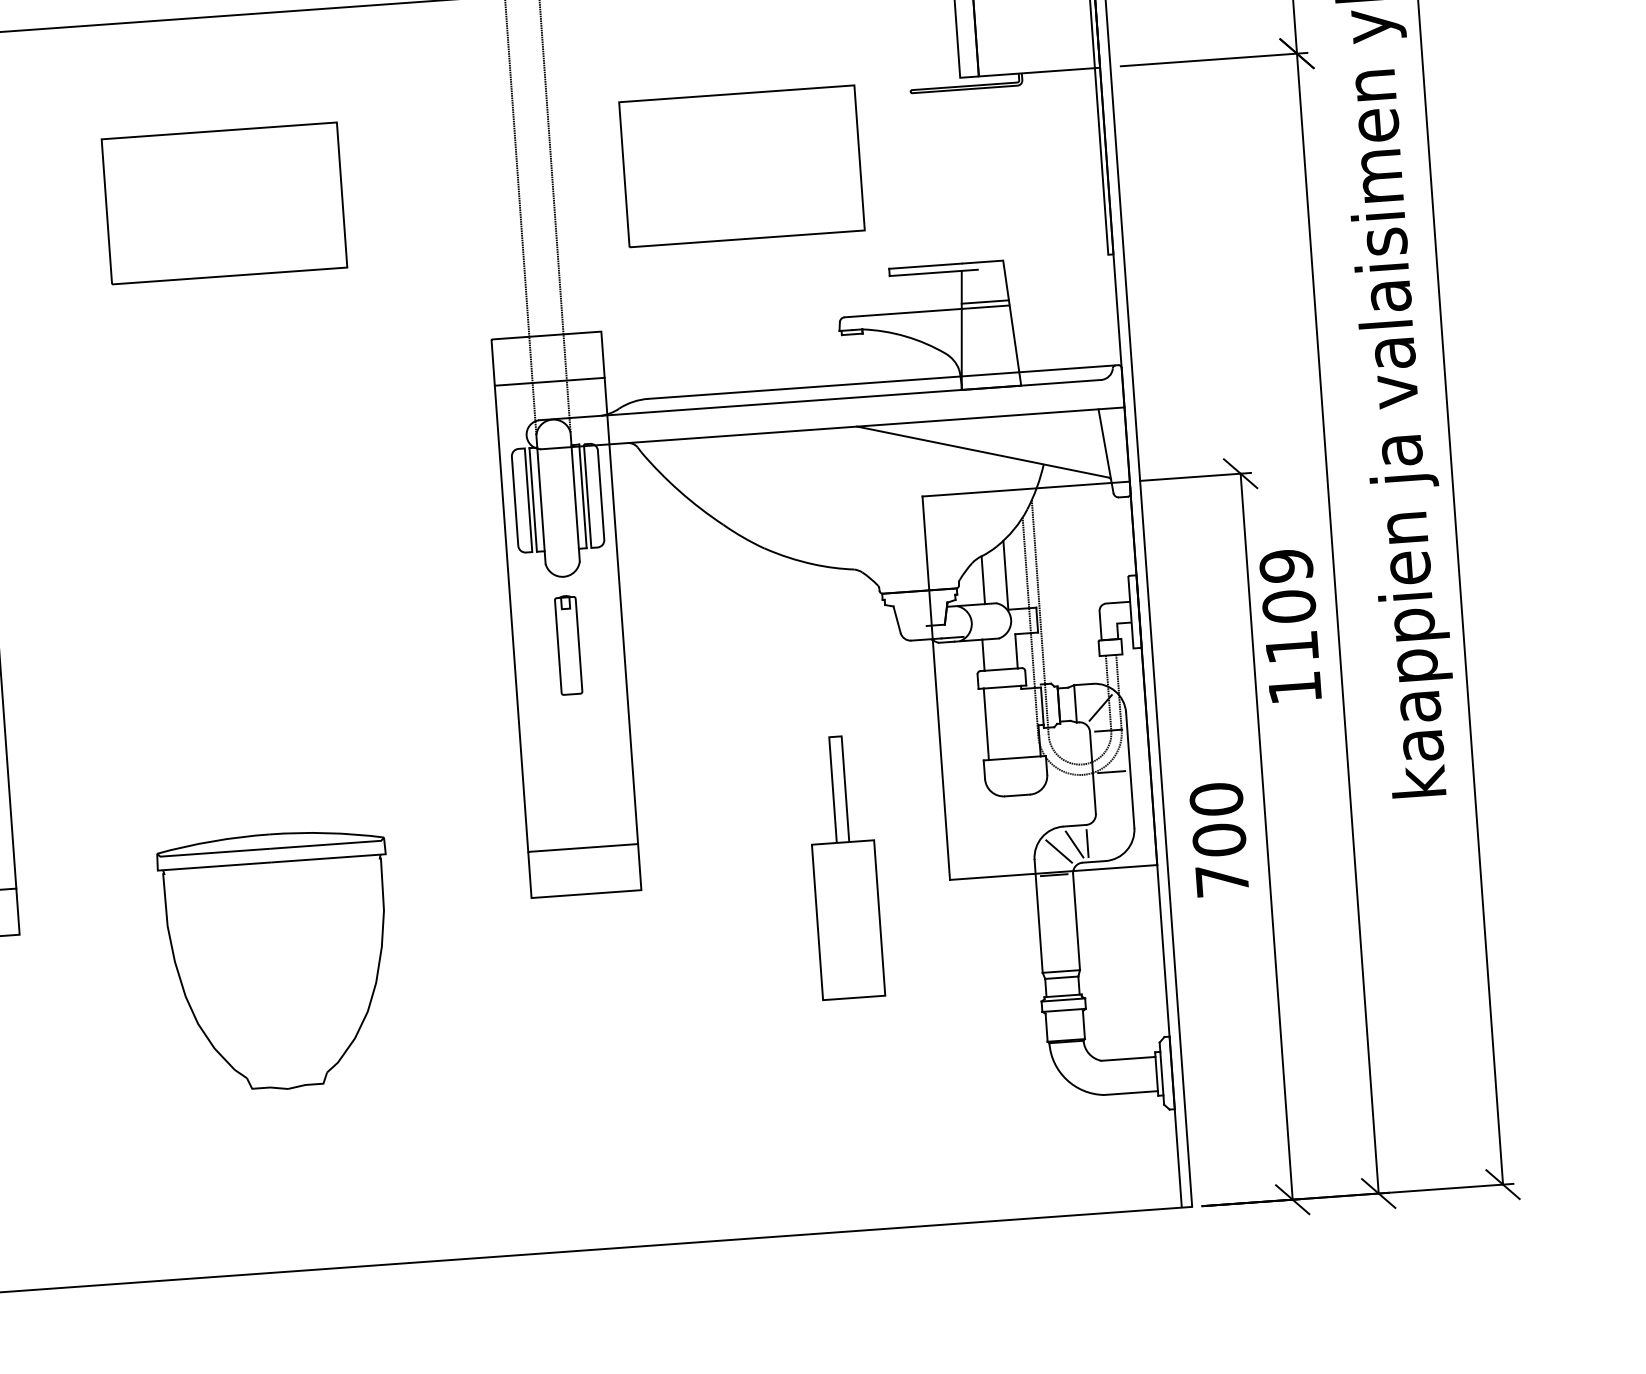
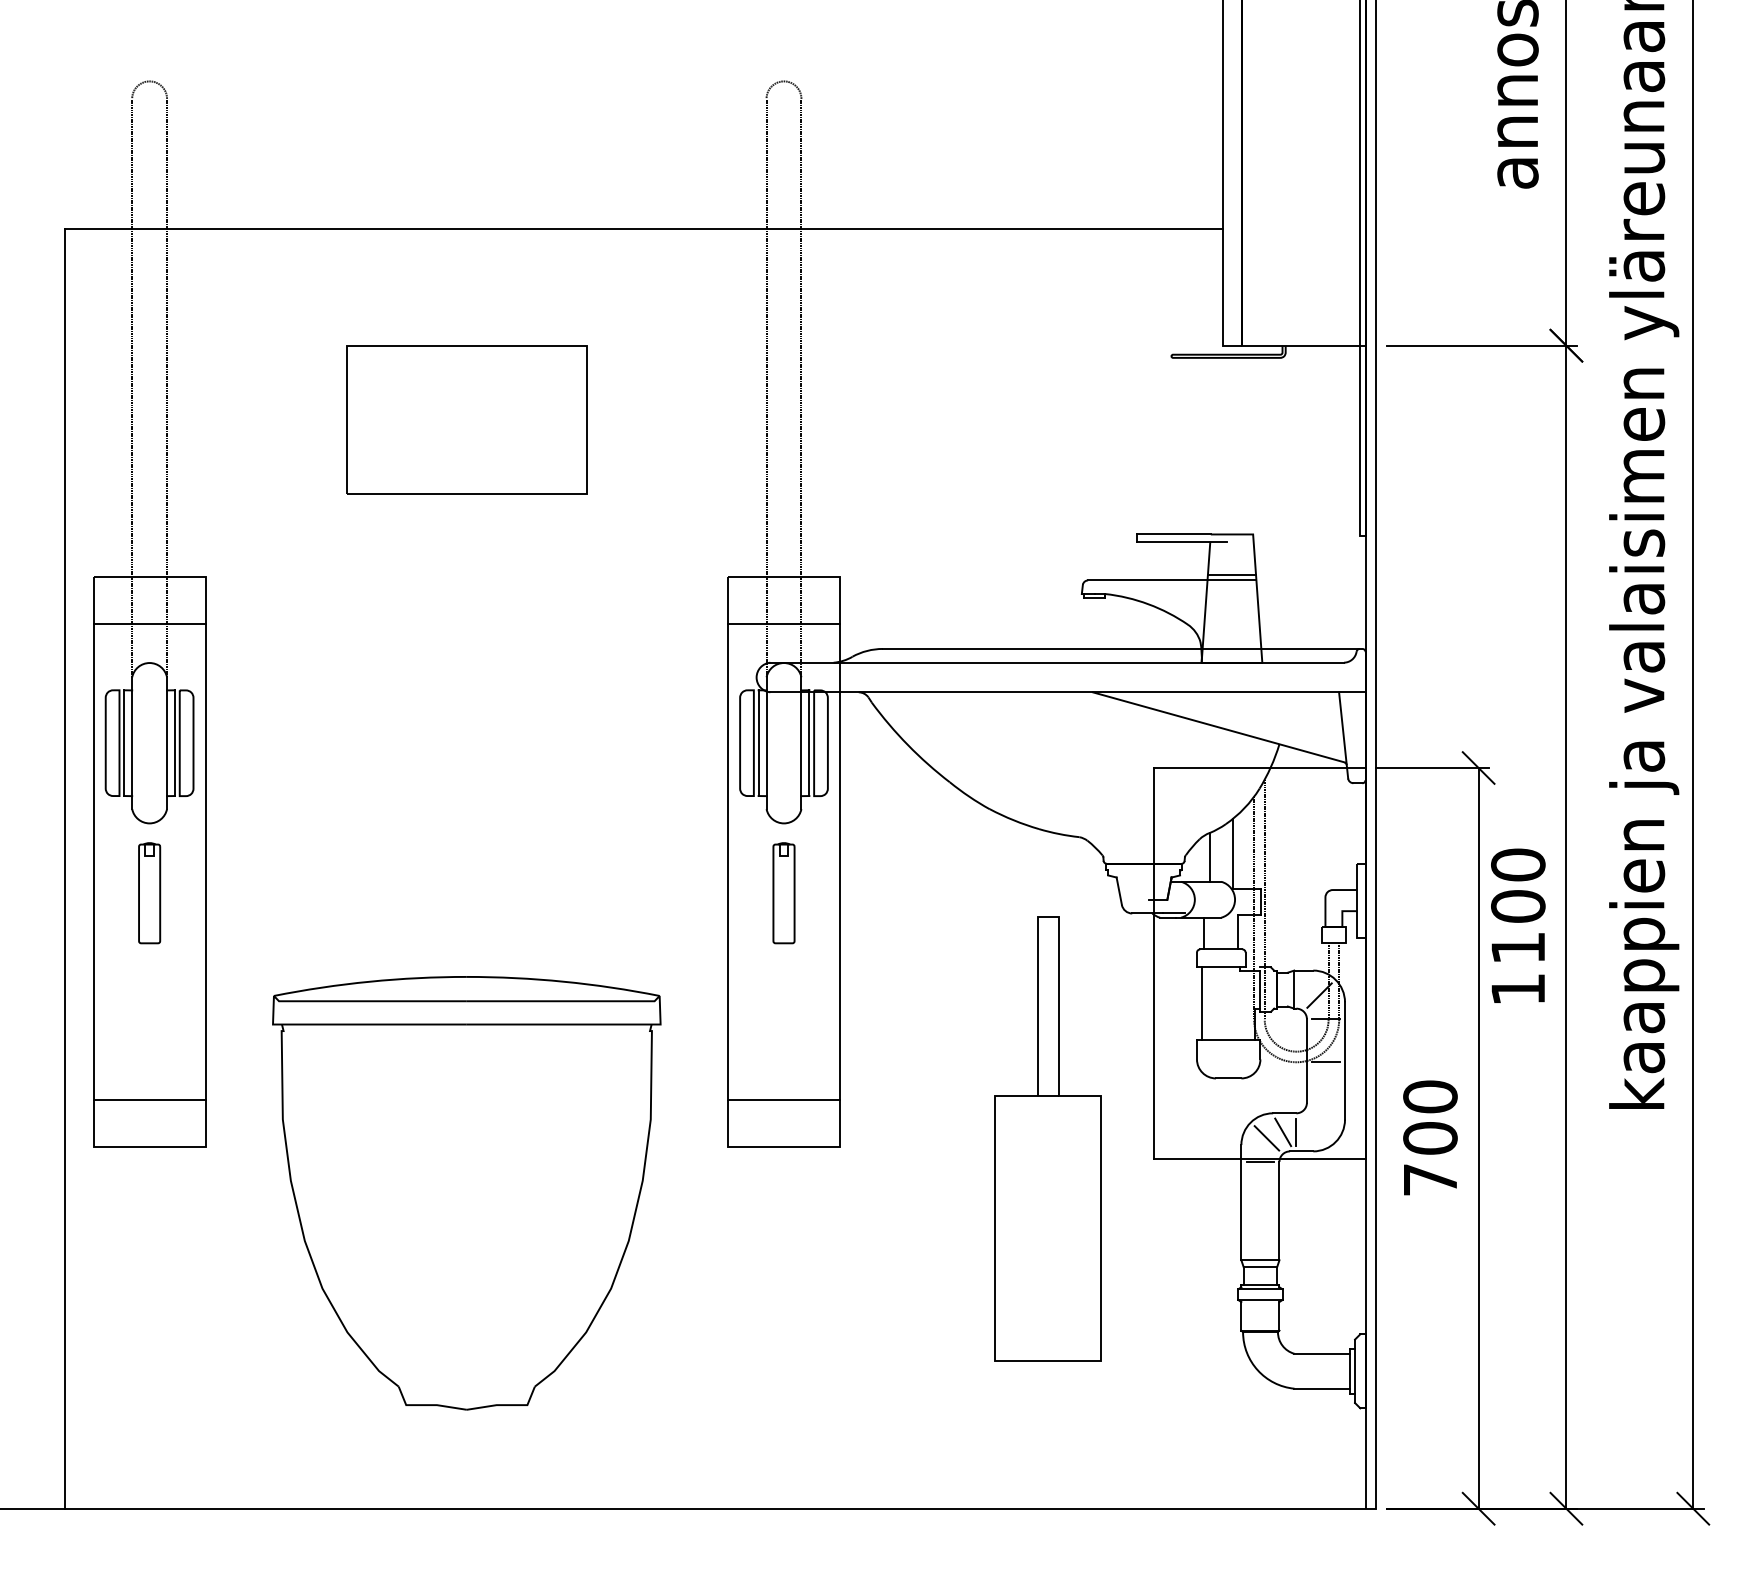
part: (741, 166) -> (994, 419), removed
text: (1286, 565) -> (1518, 864), 1109 -> 1100
part: (844, 867) -> (1047, 1138), size x1.67
part: (278, 961) -> (466, 1193), size x1.67

